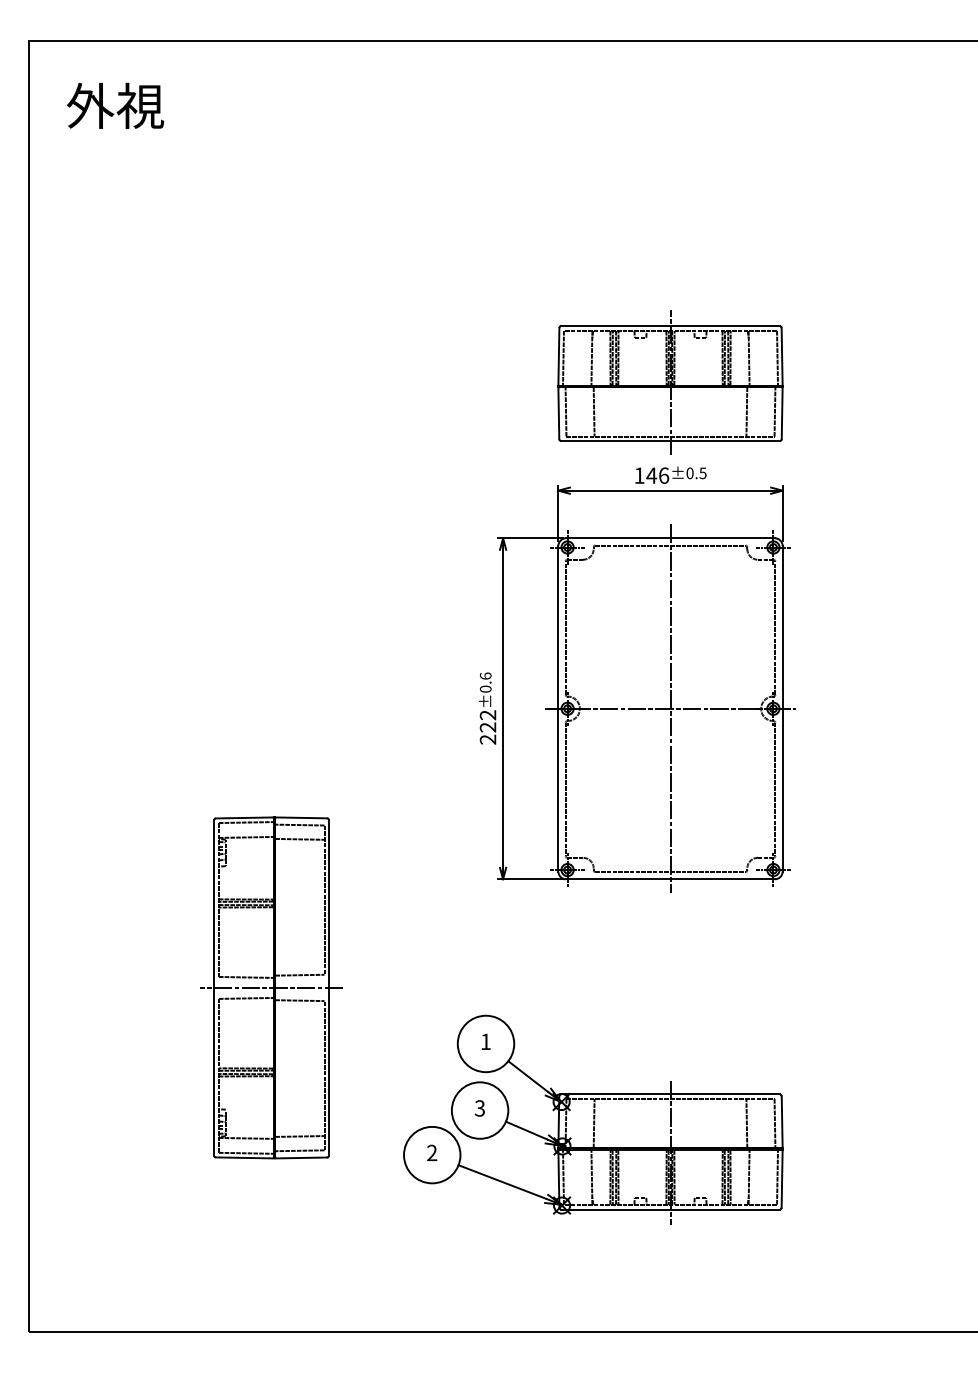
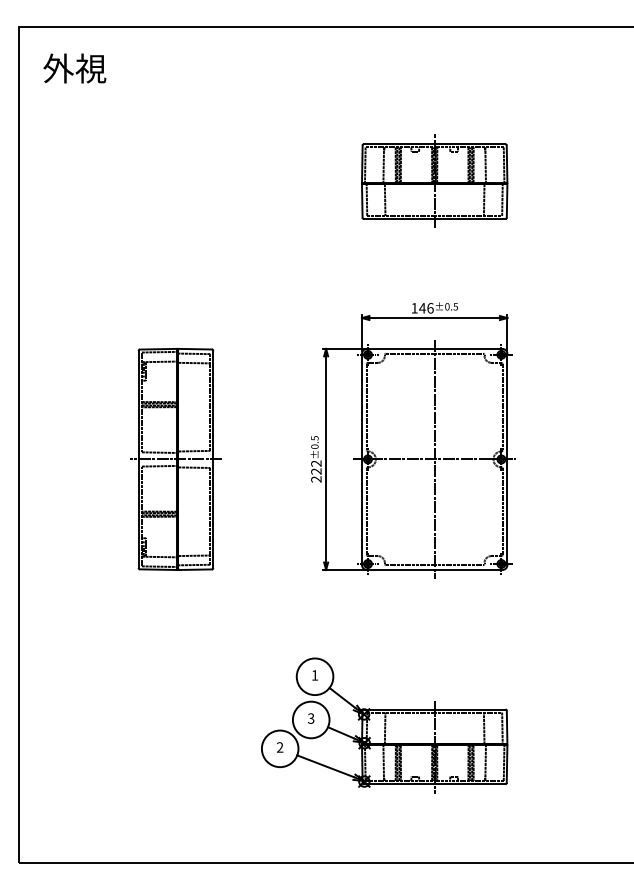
part: (670, 381) -> (434, 180), moved
text: (485, 676) -> (314, 438), ±0.6 -> ±0.5
part: (270, 988) -> (175, 459), moved

